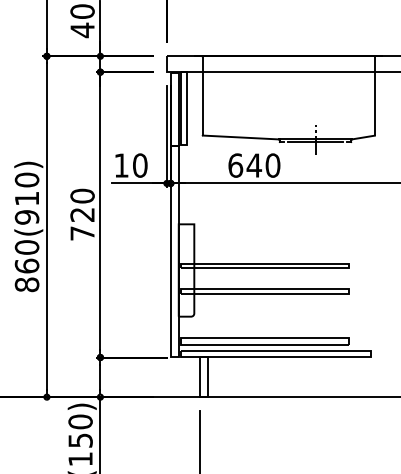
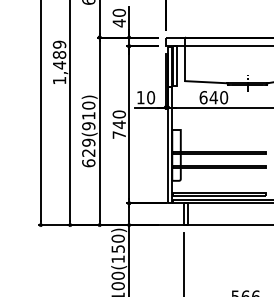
text: (81, 214) -> (118, 124), 720 -> 740
text: (26, 265) -> (88, 152), 860(910) -> 629(910)

